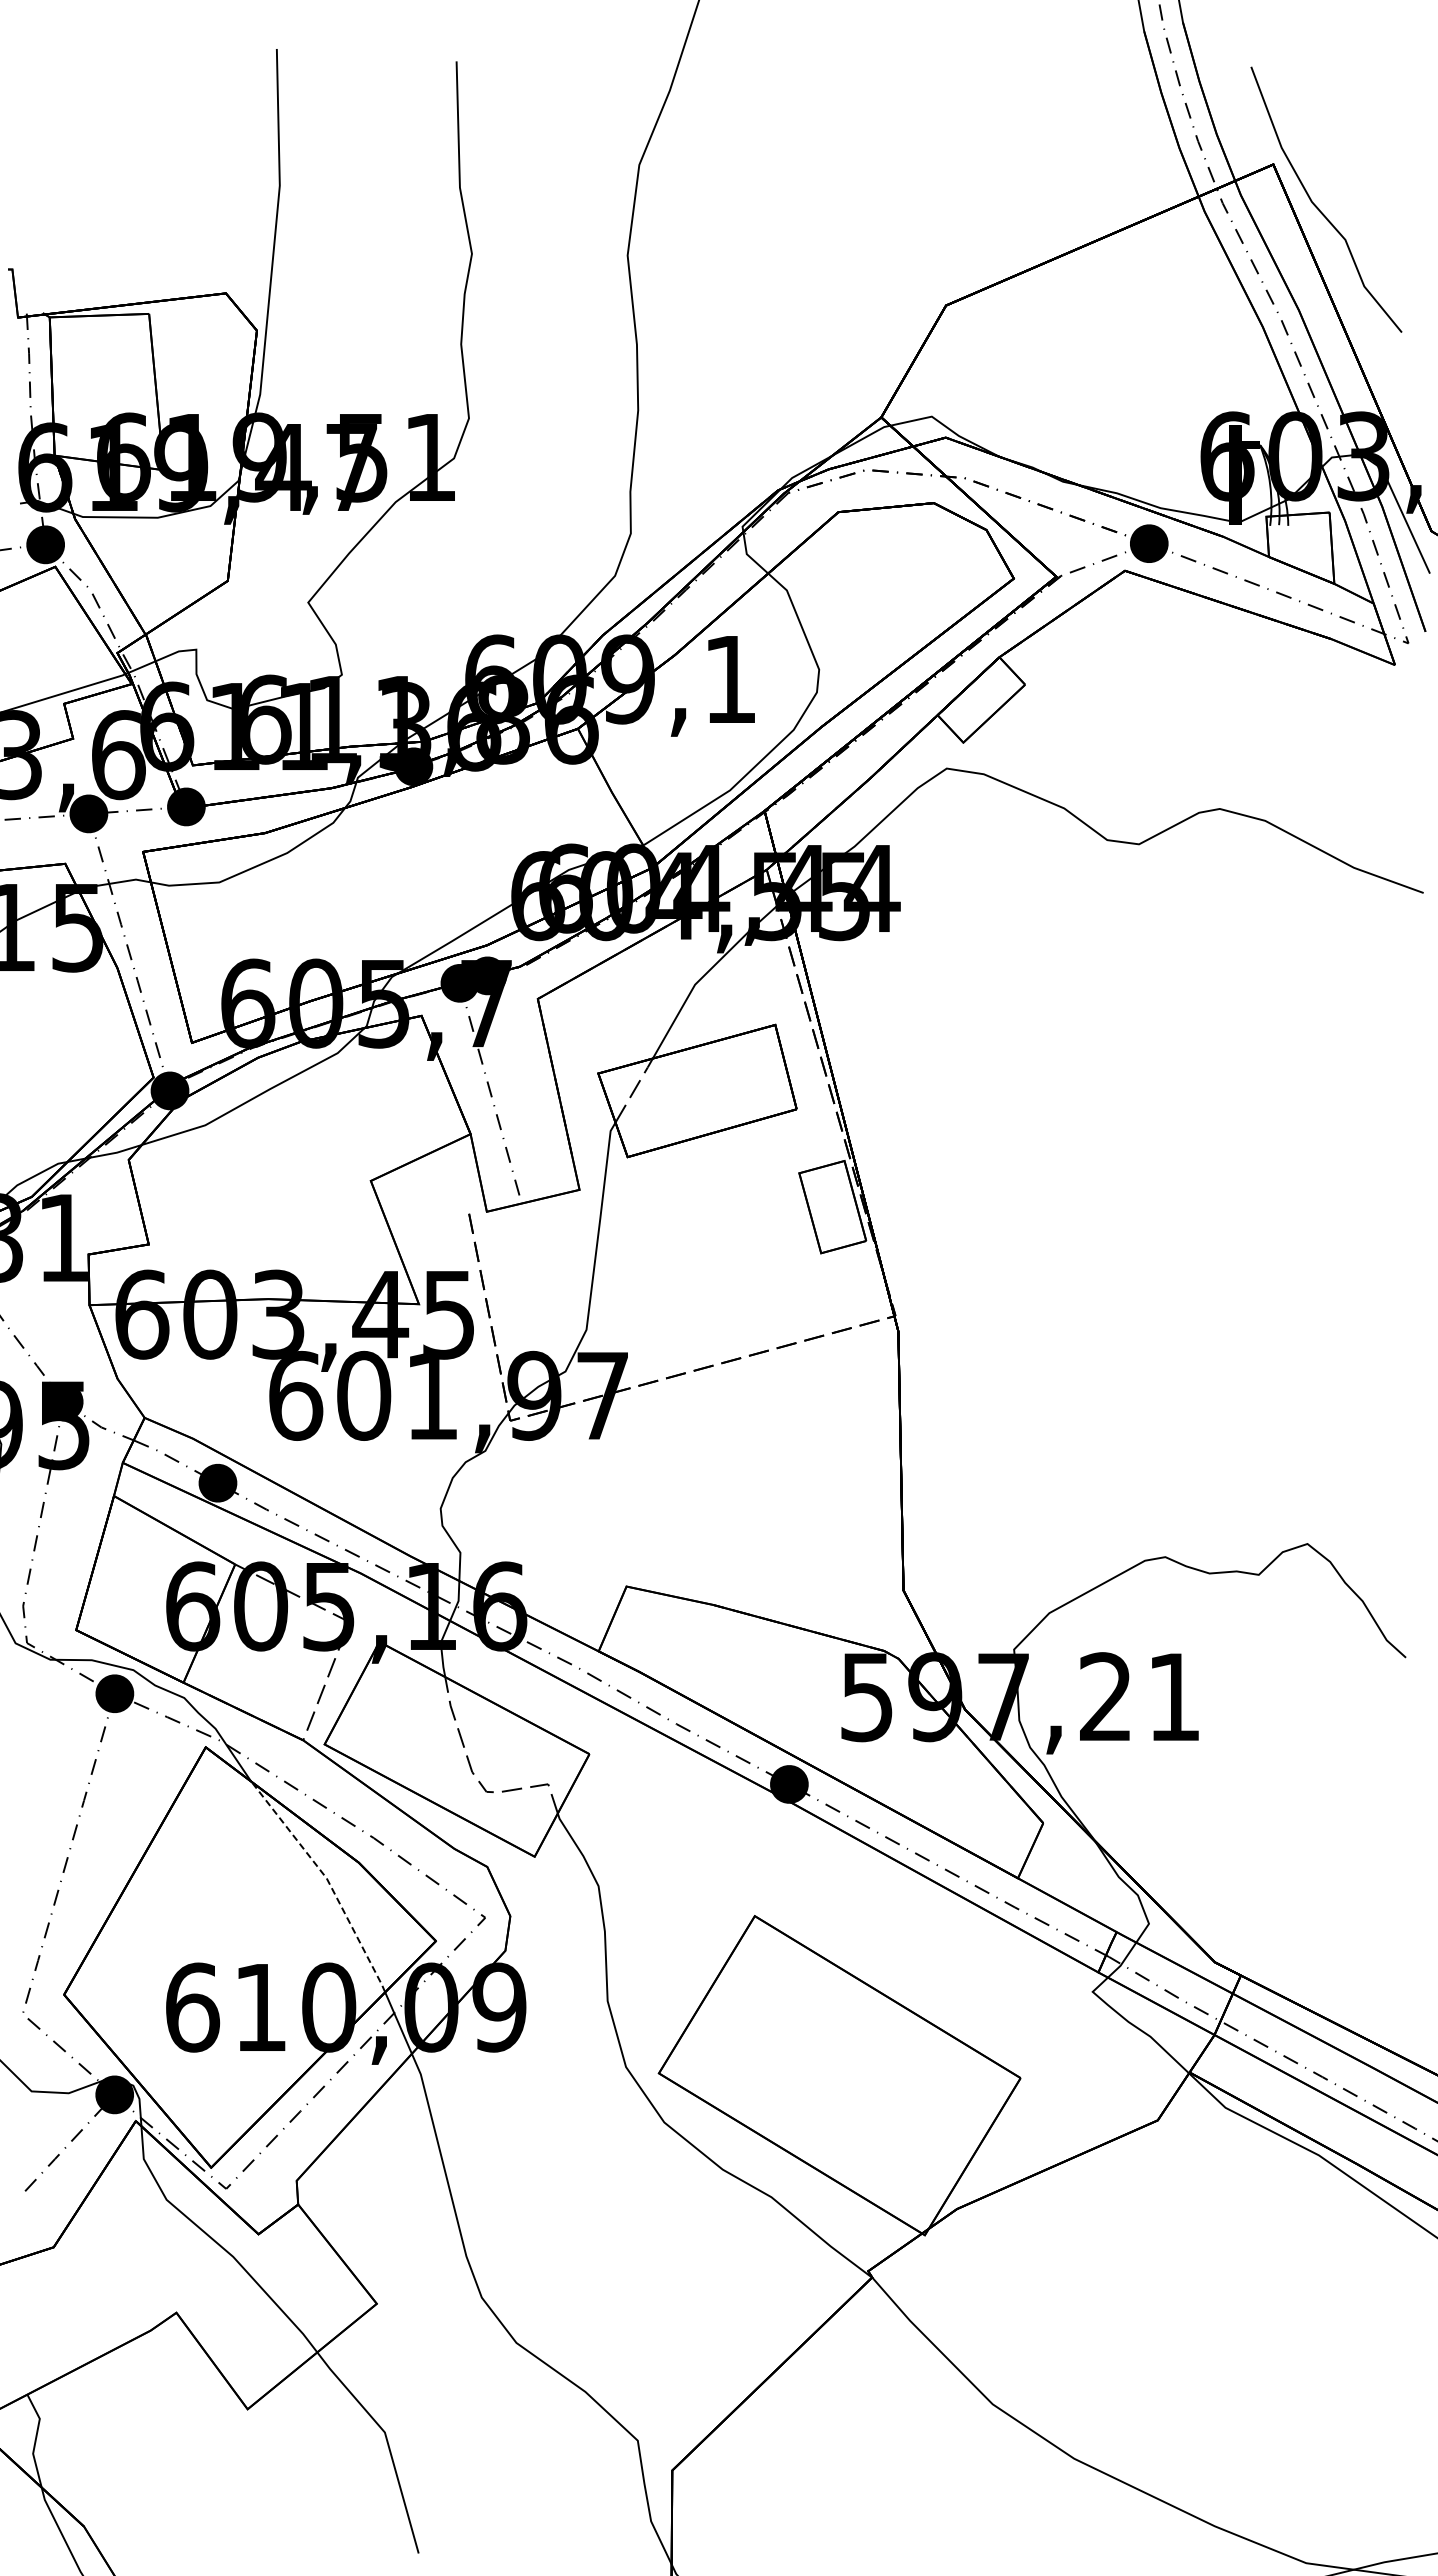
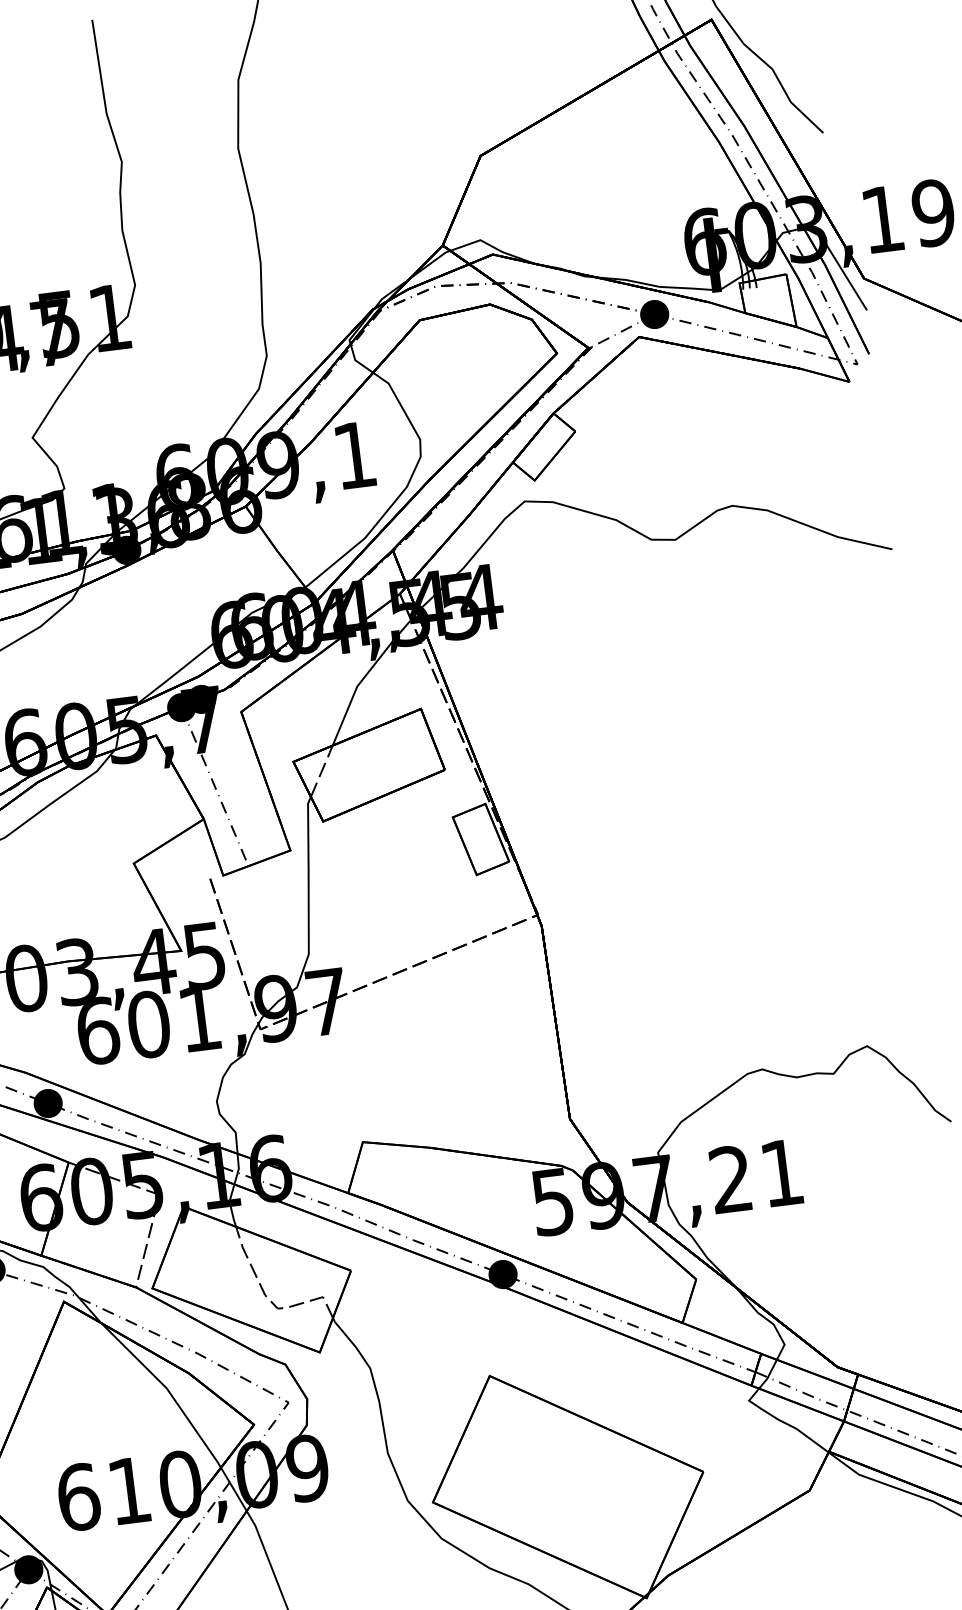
line: (328, 1881) -> (168, 1390), dashed -> solid

